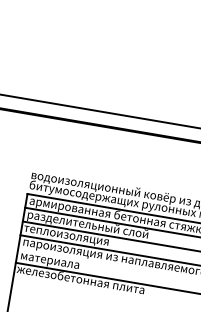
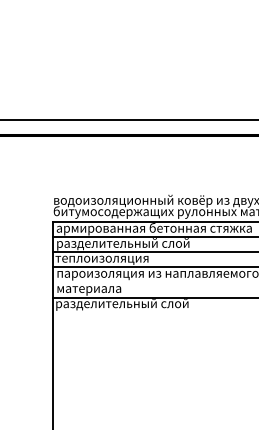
text: (80, 280) -> (125, 304), железобетонная плита -> разделительный слой

